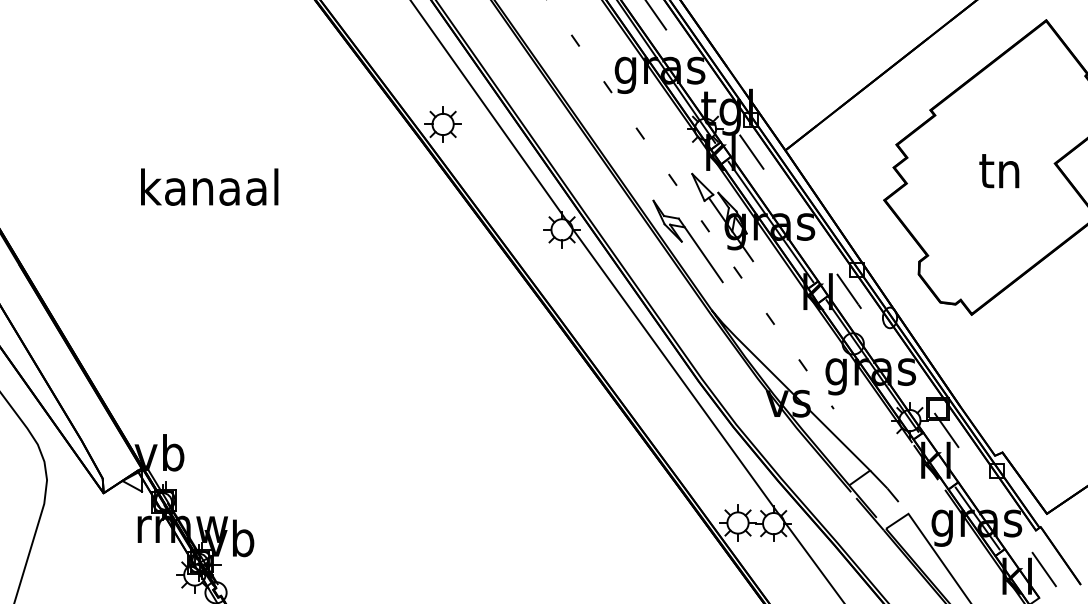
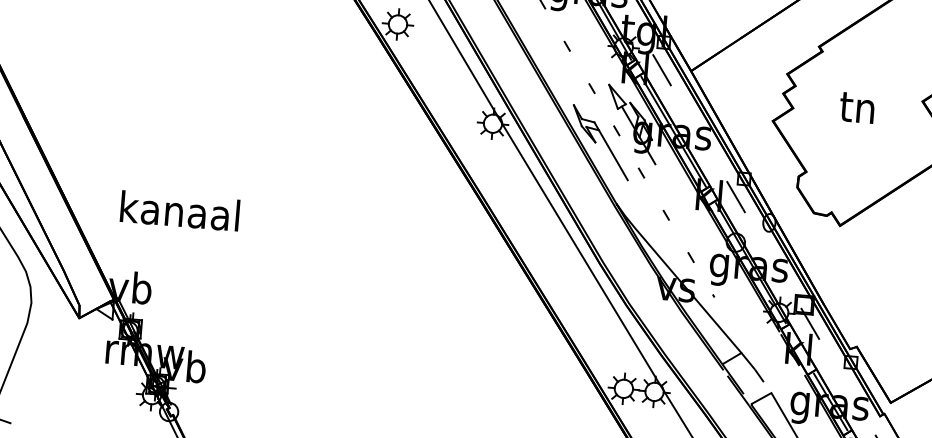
text: (999, 171) -> (857, 108), moved
text: (209, 186) -> (179, 210), moved

